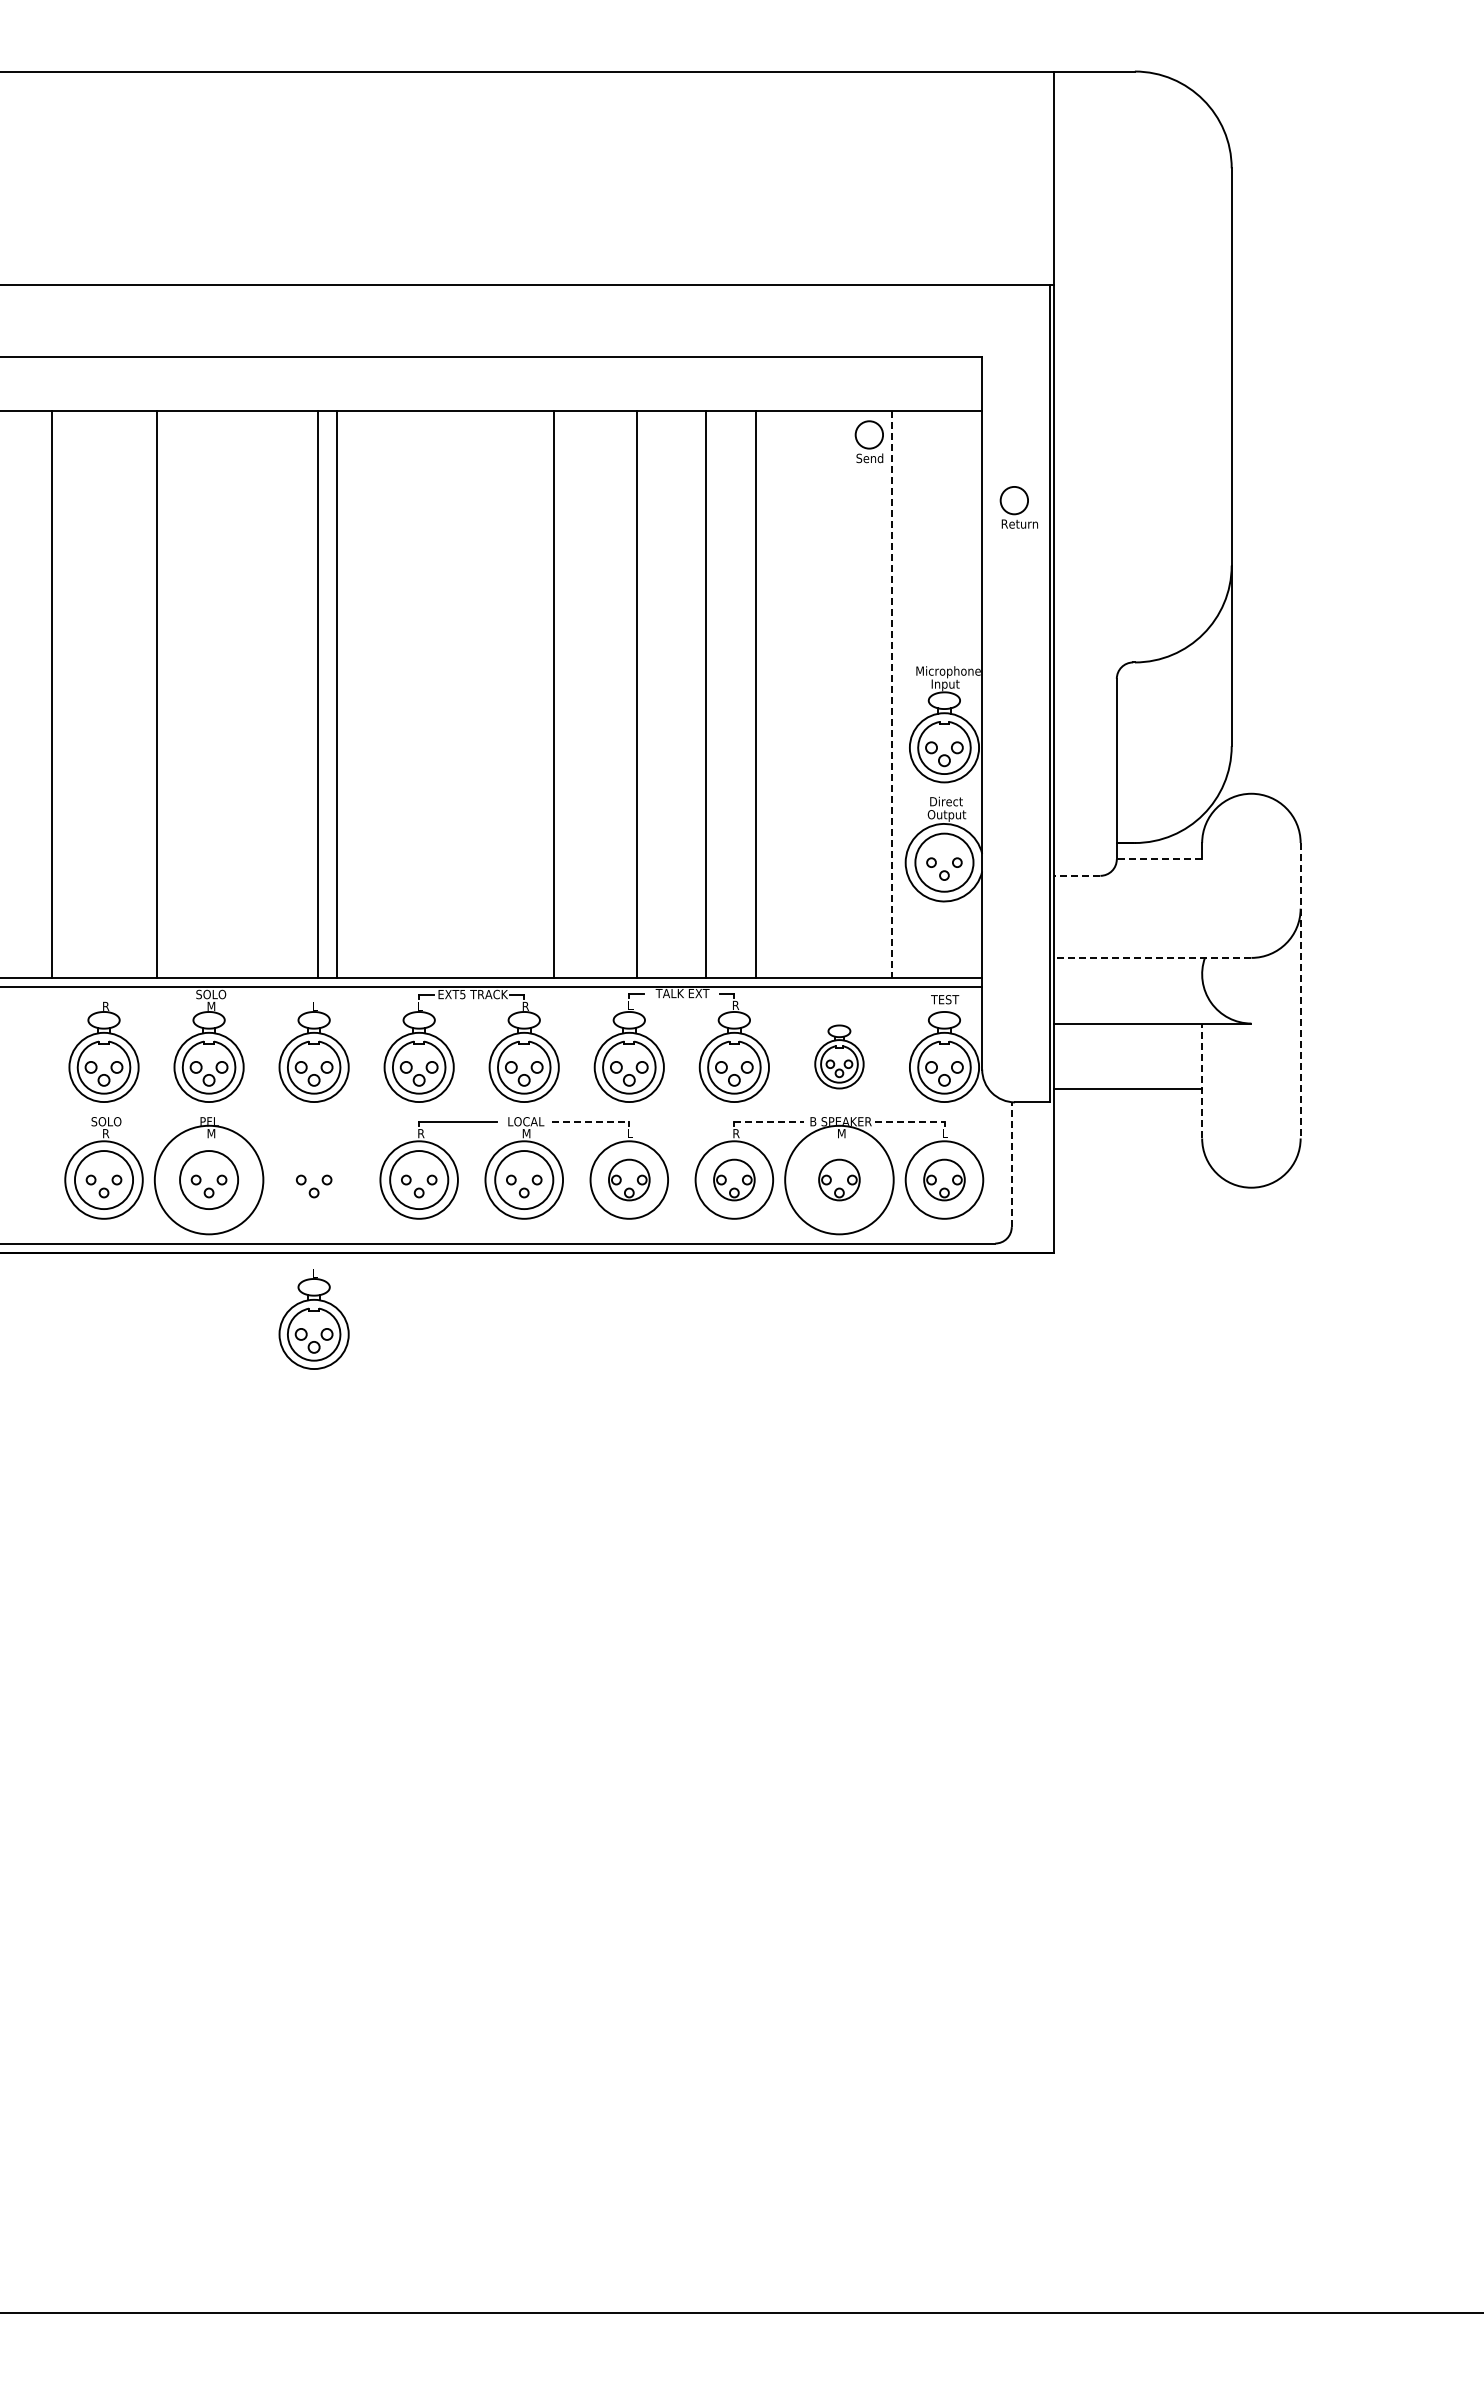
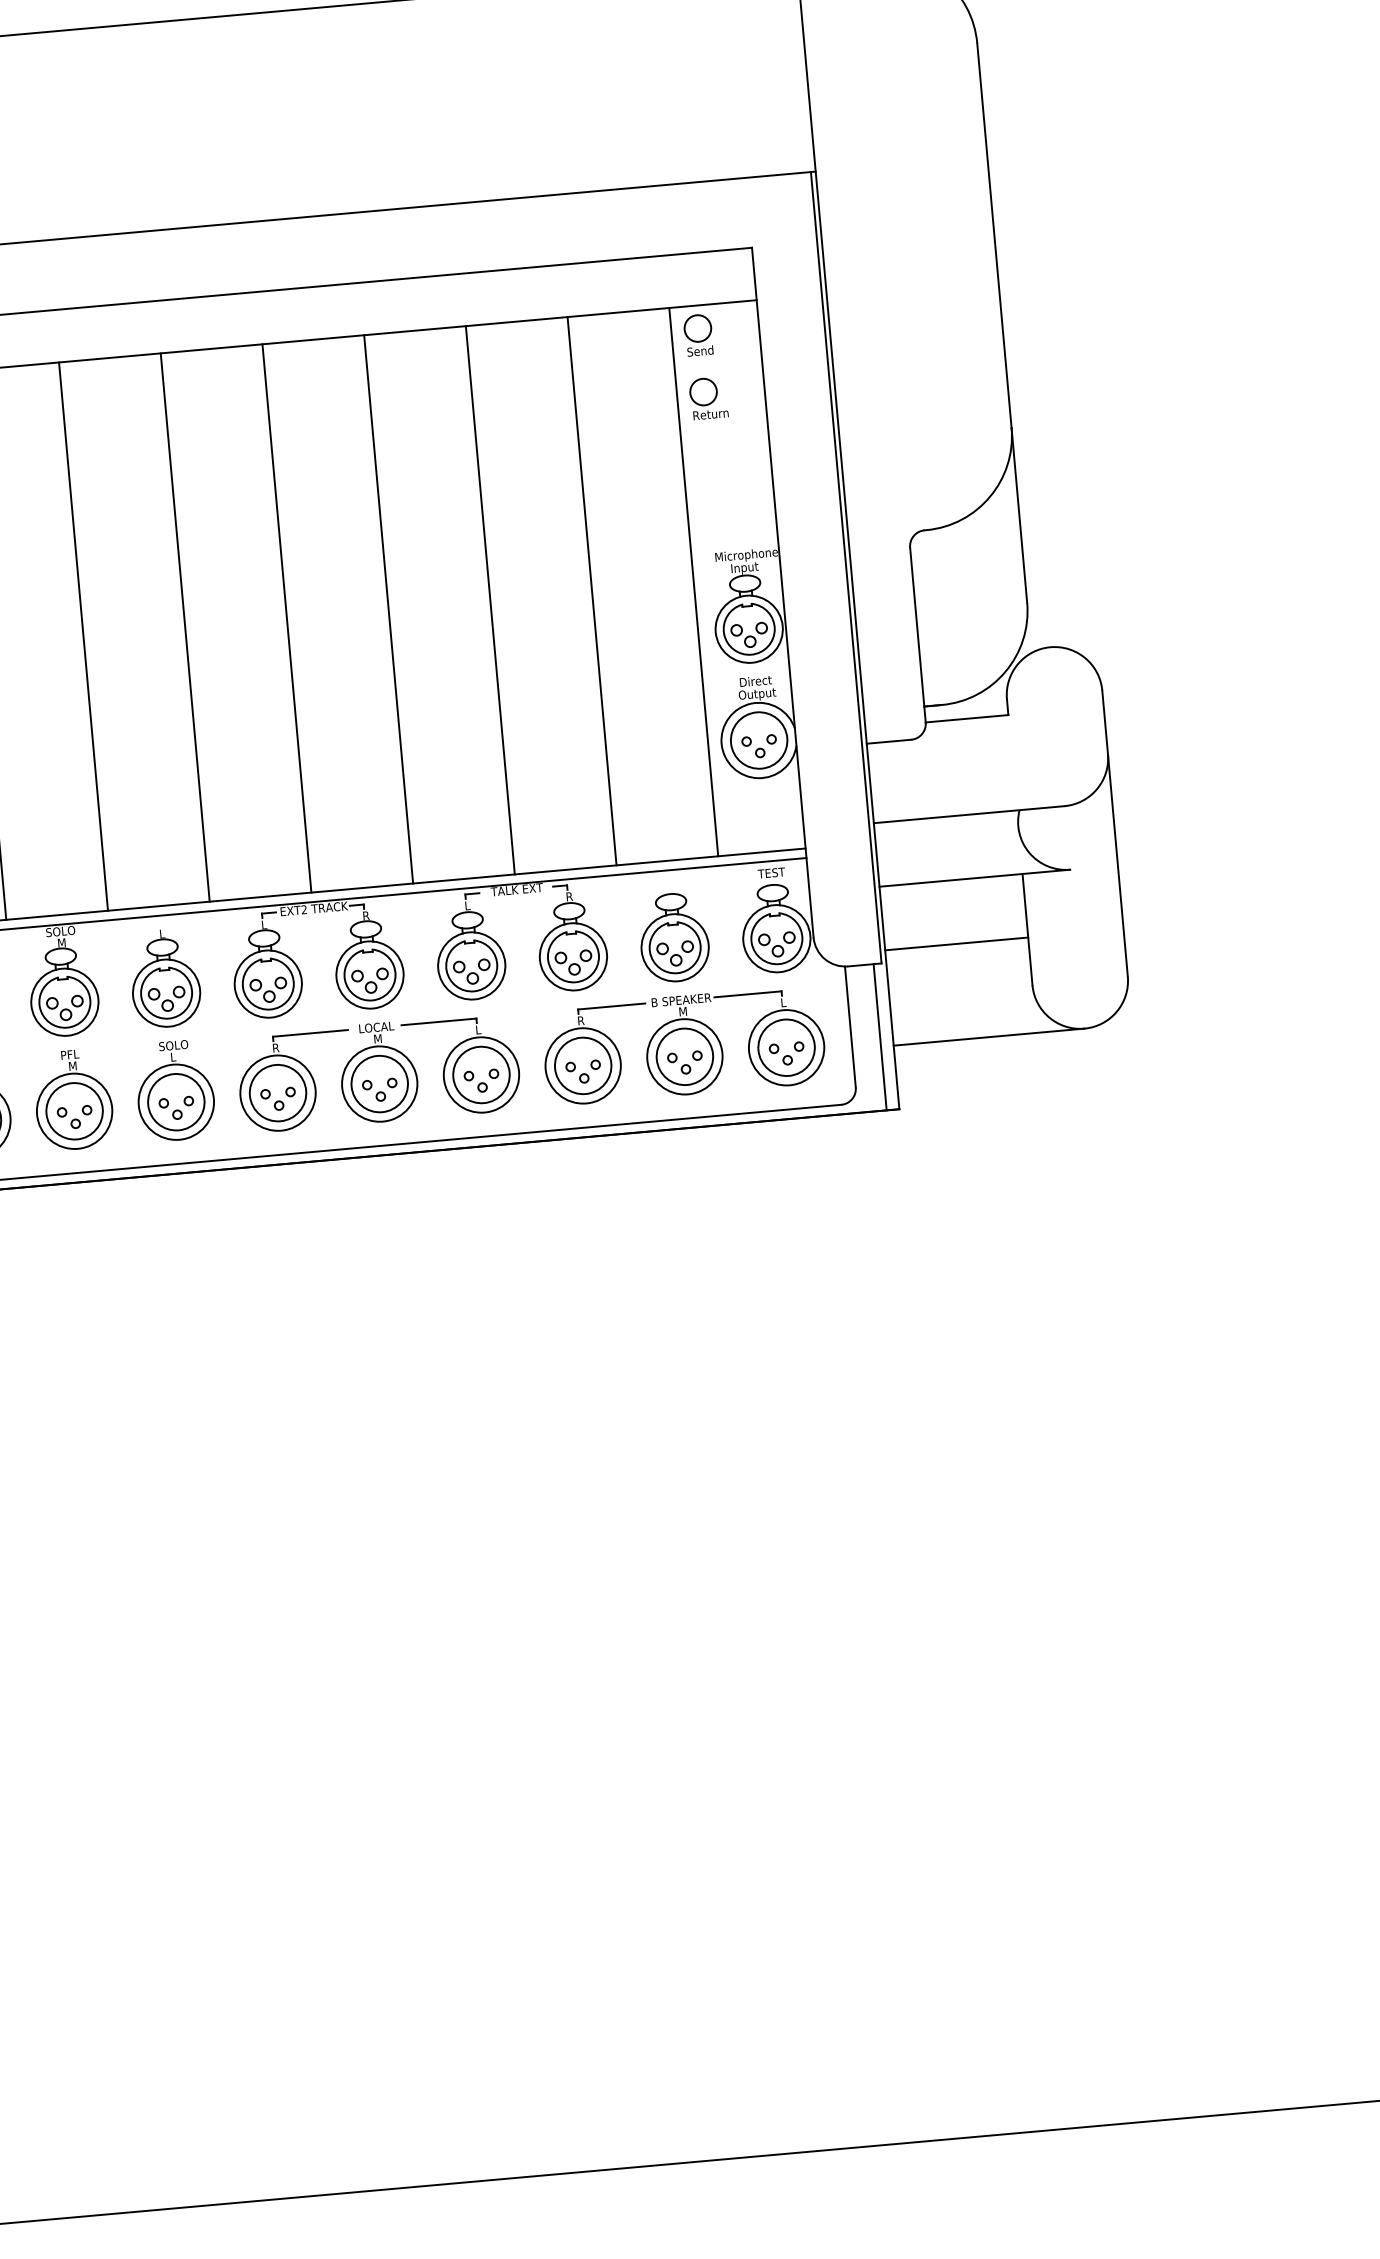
part: (868, 441) -> (697, 334), moved
part: (1018, 507) -> (708, 398), moved
line: (317, 694) -> (185, 627), moved
line: (336, 694) -> (83, 636), moved
line: (553, 694) -> (286, 618), moved
line: (636, 694) -> (388, 609), moved
line: (705, 694) -> (591, 591), moved
line: (755, 694) -> (490, 600), moved
line: (891, 694) -> (693, 582), dashed -> solid
line: (1159, 859) -> (967, 718), dashed -> solid
line: (1077, 875) -> (889, 741), dashed -> solid
line: (1152, 957) -> (968, 814), dashed -> solid
line: (1300, 990) -> (1114, 833), dashed -> solid
text: (462, 994) -> (303, 909), EXT5 -> EXT2
part: (839, 1056) -> (674, 937), size x1.43
line: (1202, 1080) -> (1027, 929), dashed -> solid
line: (590, 1121) -> (438, 1021), dashed -> solid
line: (769, 1121) -> (612, 1006), dashed -> solid
line: (909, 1121) -> (747, 994), dashed -> solid
line: (1011, 1164) -> (850, 1026), dashed -> solid
part: (313, 1168) -> (174, 1091), added
line: (1041, 1177) -> (880, 1036), added
circle: (208, 1179) -> (74, 1110), size x0.71
circle: (839, 1179) -> (684, 1056), size x0.71
circle: (629, 1180) -> (481, 1075), size x1.43
circle: (734, 1180) -> (583, 1066), size x1.43
circle: (839, 1180) -> (684, 1057), size x1.43
circle: (944, 1180) -> (786, 1048), size x1.43
line: (1152, 1187) -> (988, 1036), added
part: (313, 1319) -> (187, 1237), removed

